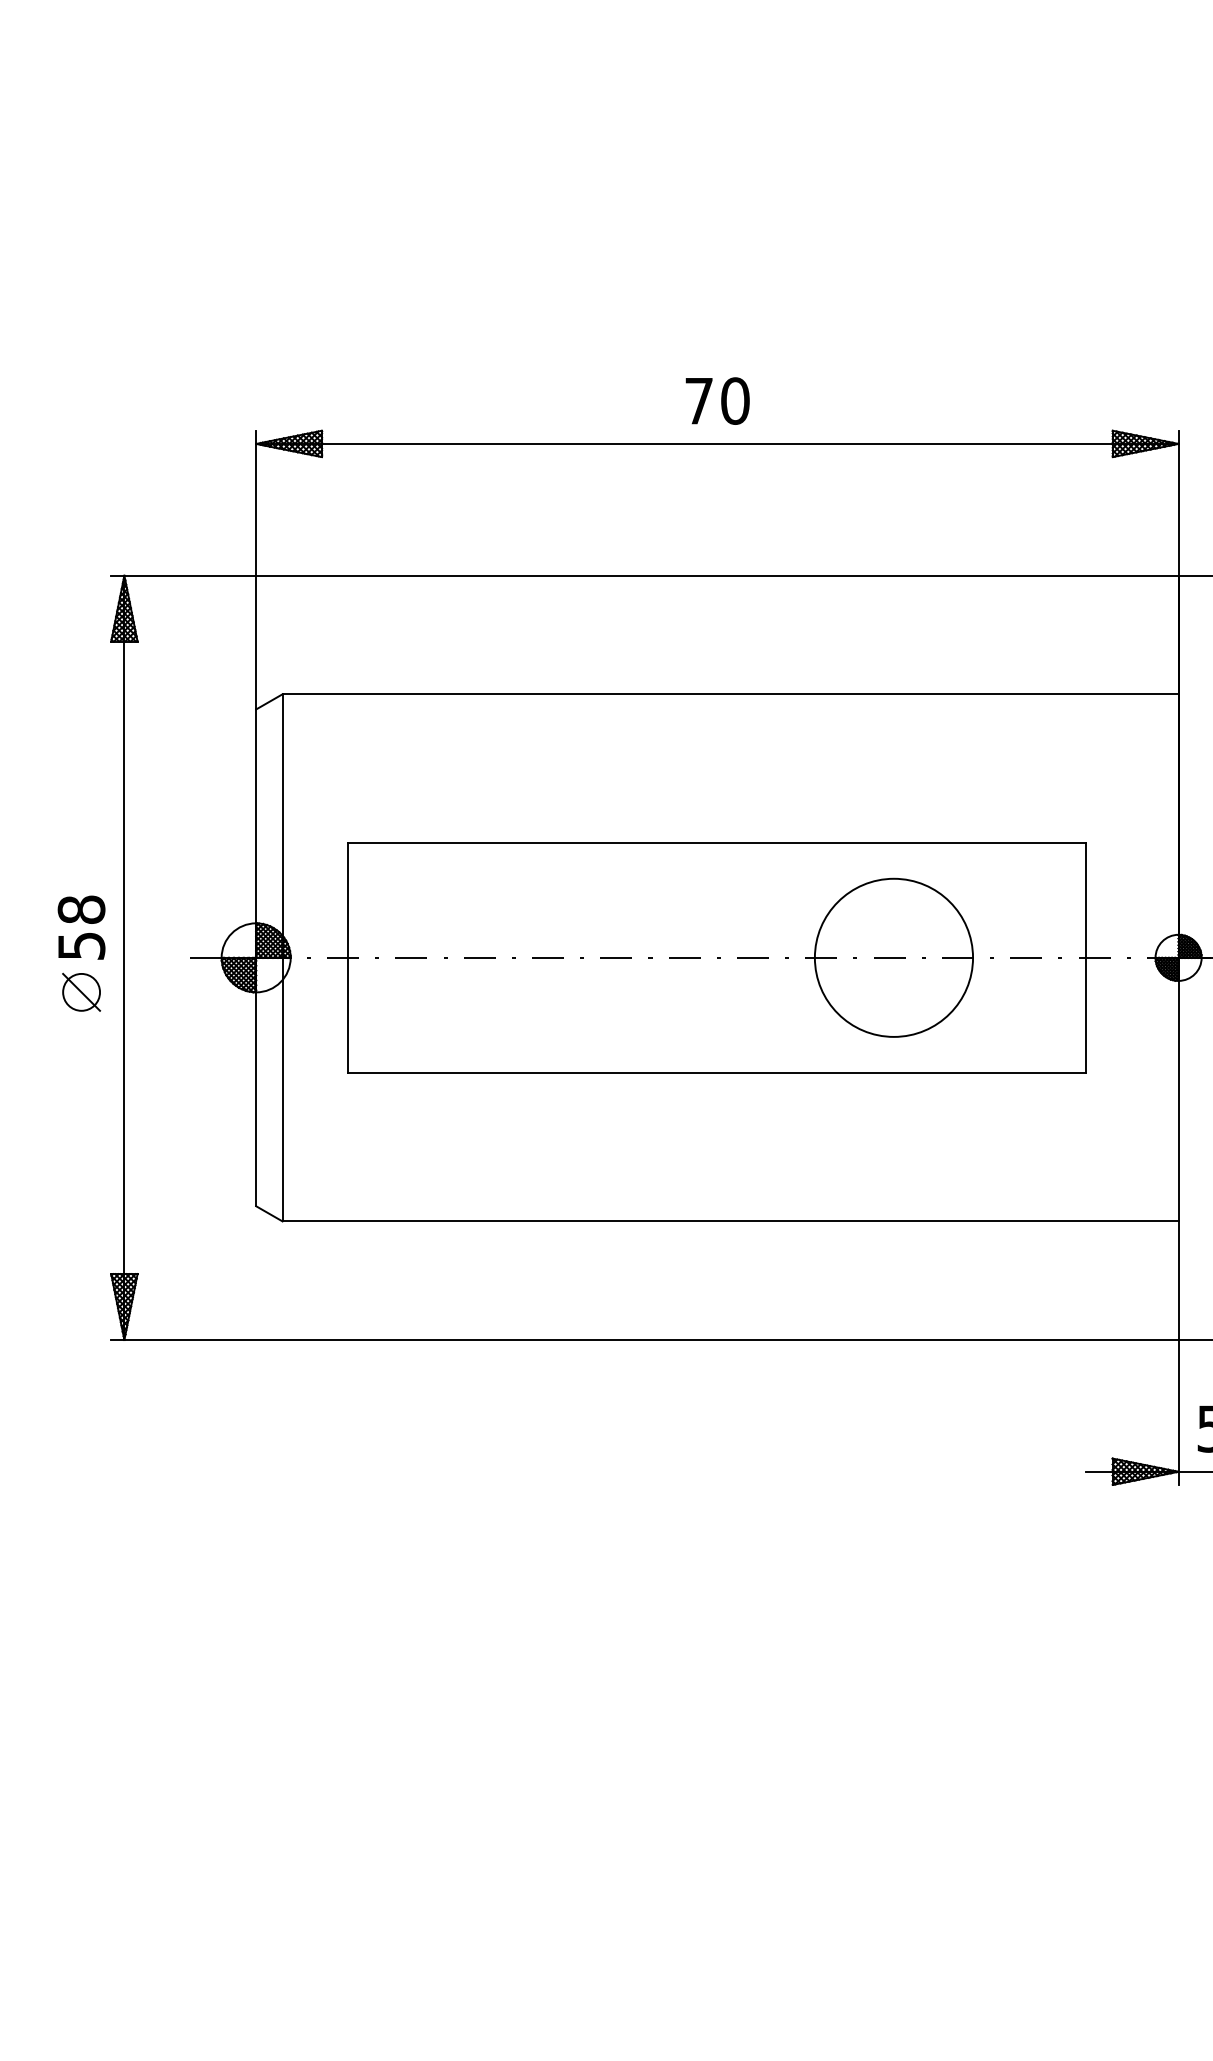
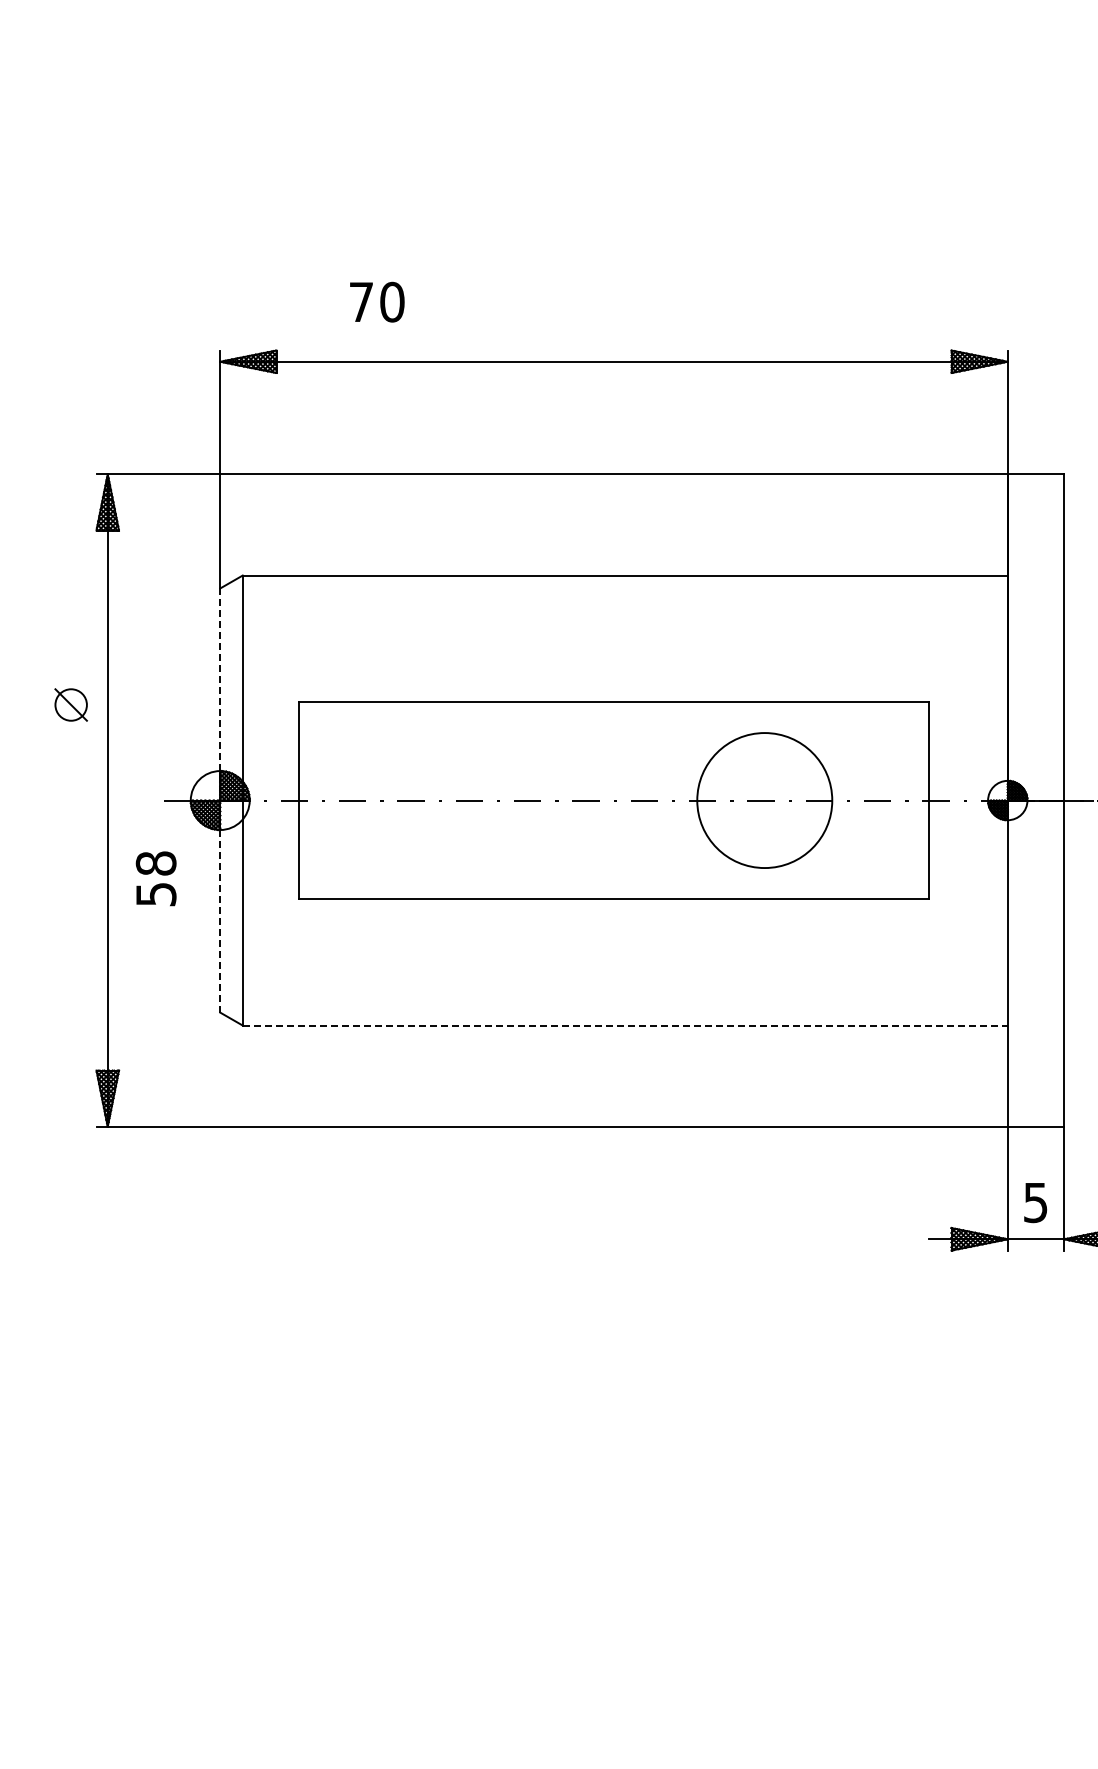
text: (717, 400) -> (377, 301), moved
text: (80, 927) -> (155, 878), moved
line: (256, 958) -> (220, 801), solid -> dashed
part: (80, 991) -> (70, 704), moved
line: (730, 1221) -> (625, 1025), solid -> dashed

